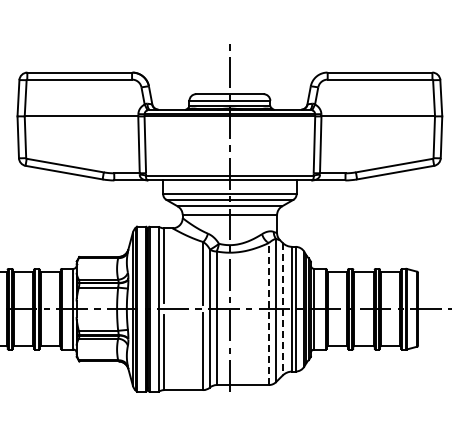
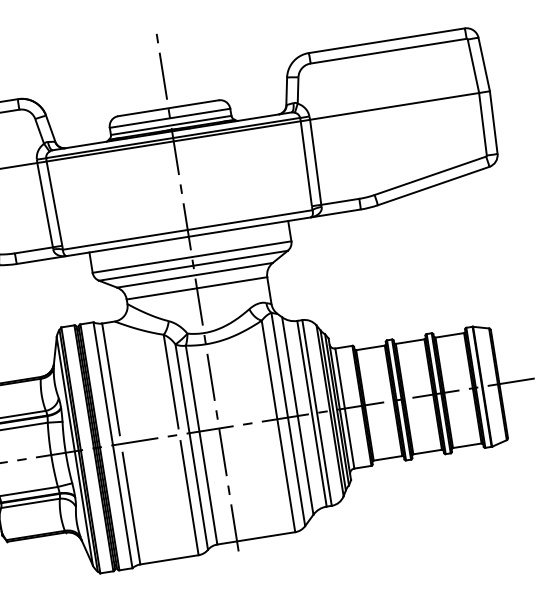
line: (282, 309) -> (297, 416), dashed -> solid
line: (268, 313) -> (277, 425), dashed -> solid

